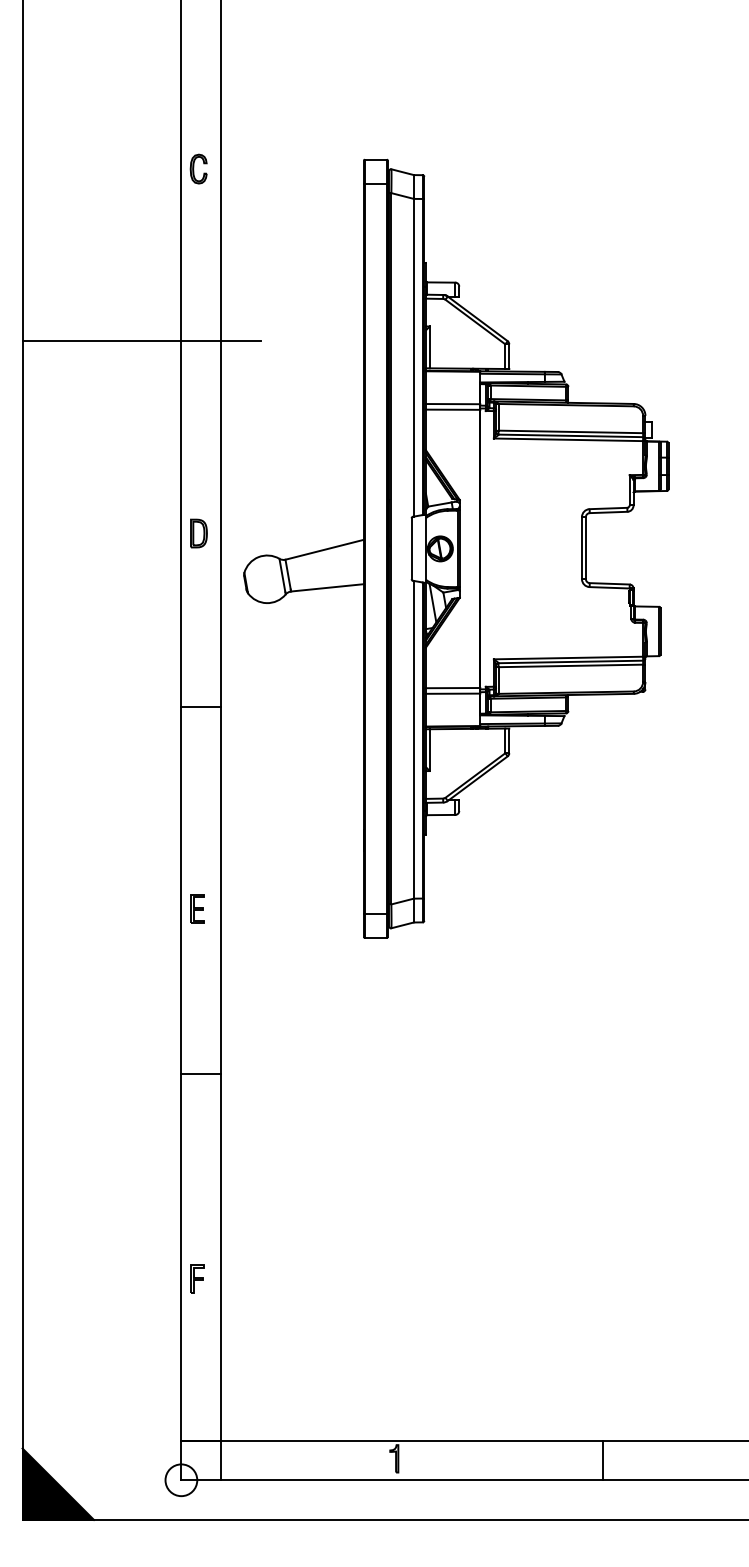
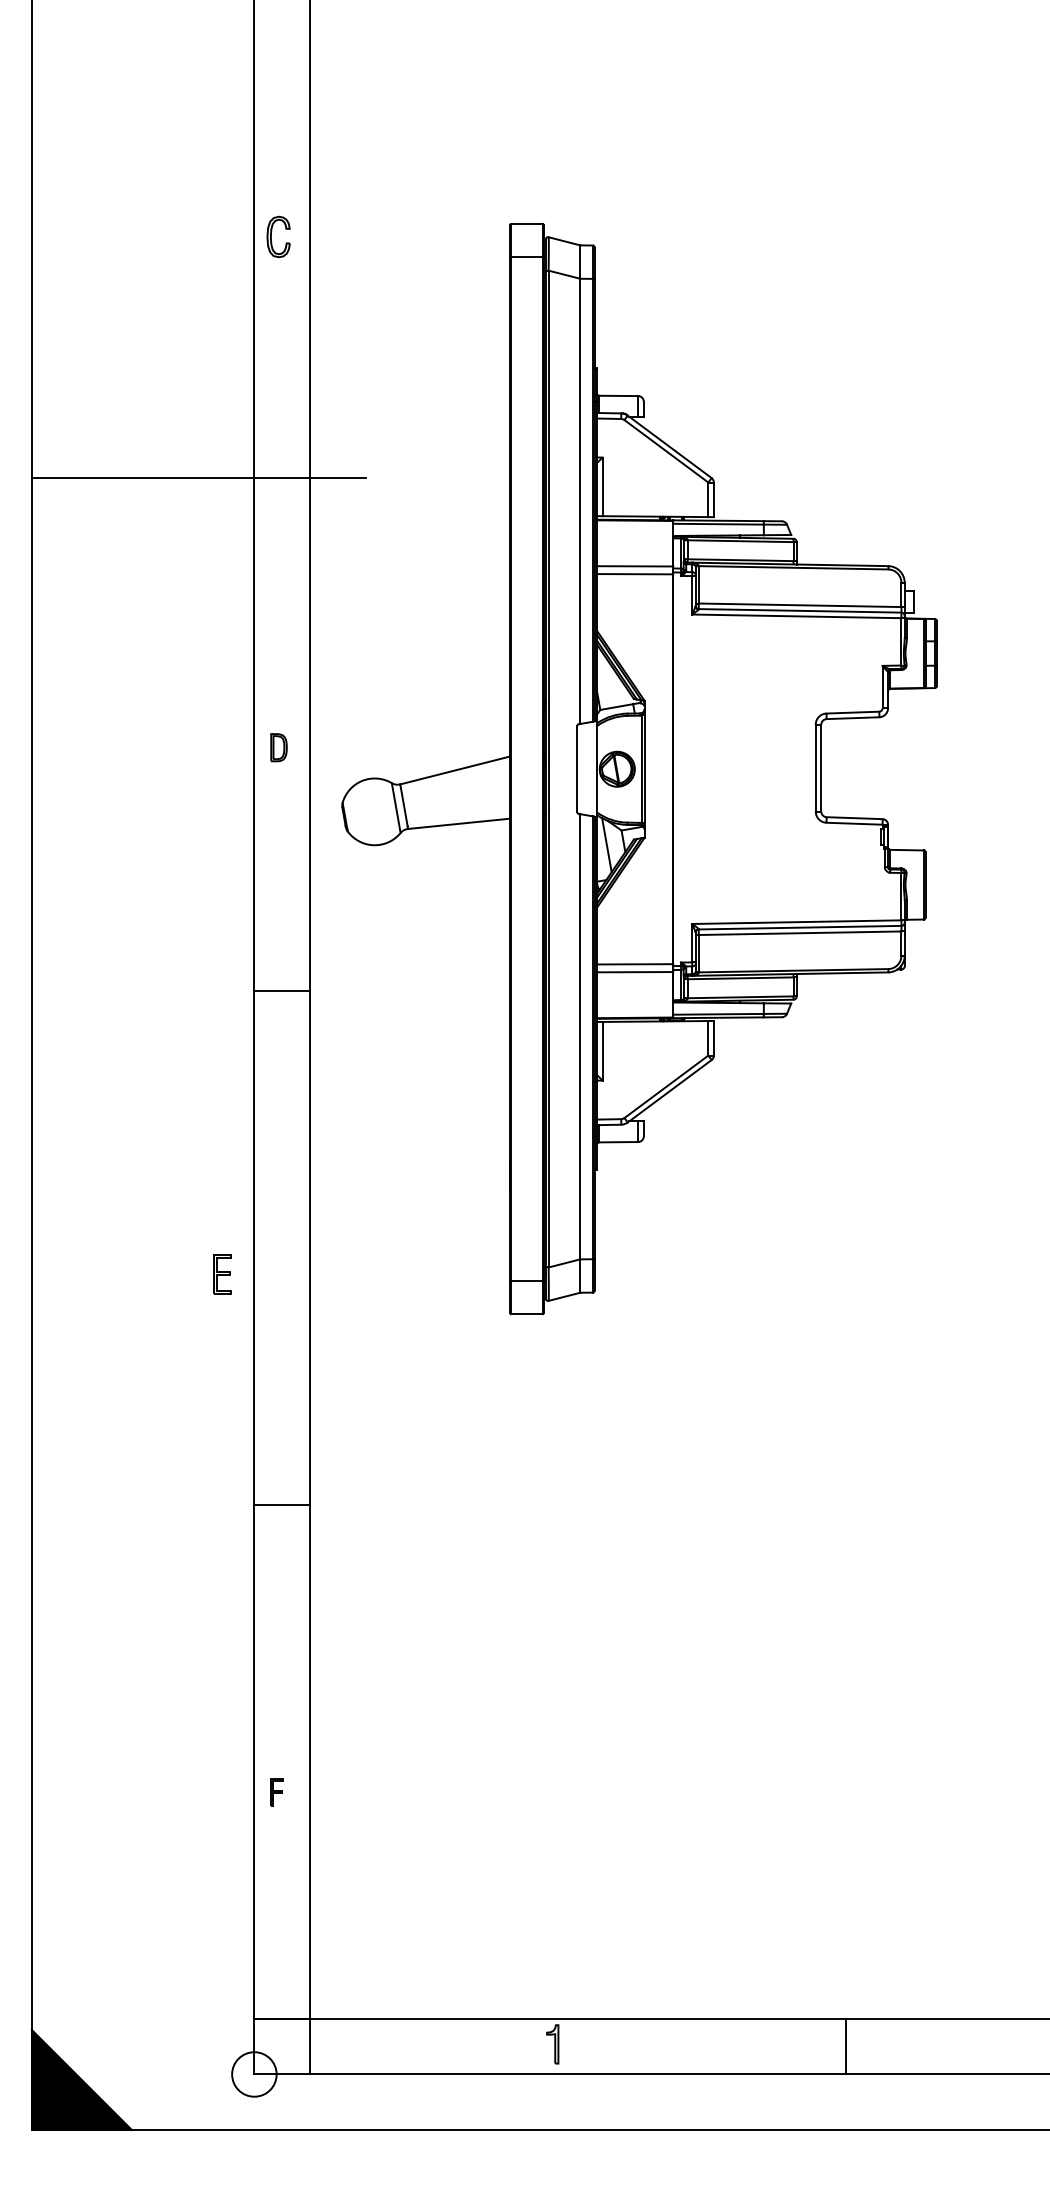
part: (198, 533) -> (278, 747), size x0.7
part: (197, 908) -> (222, 1273), moved
part: (197, 1278) -> (276, 1791), size x0.7

